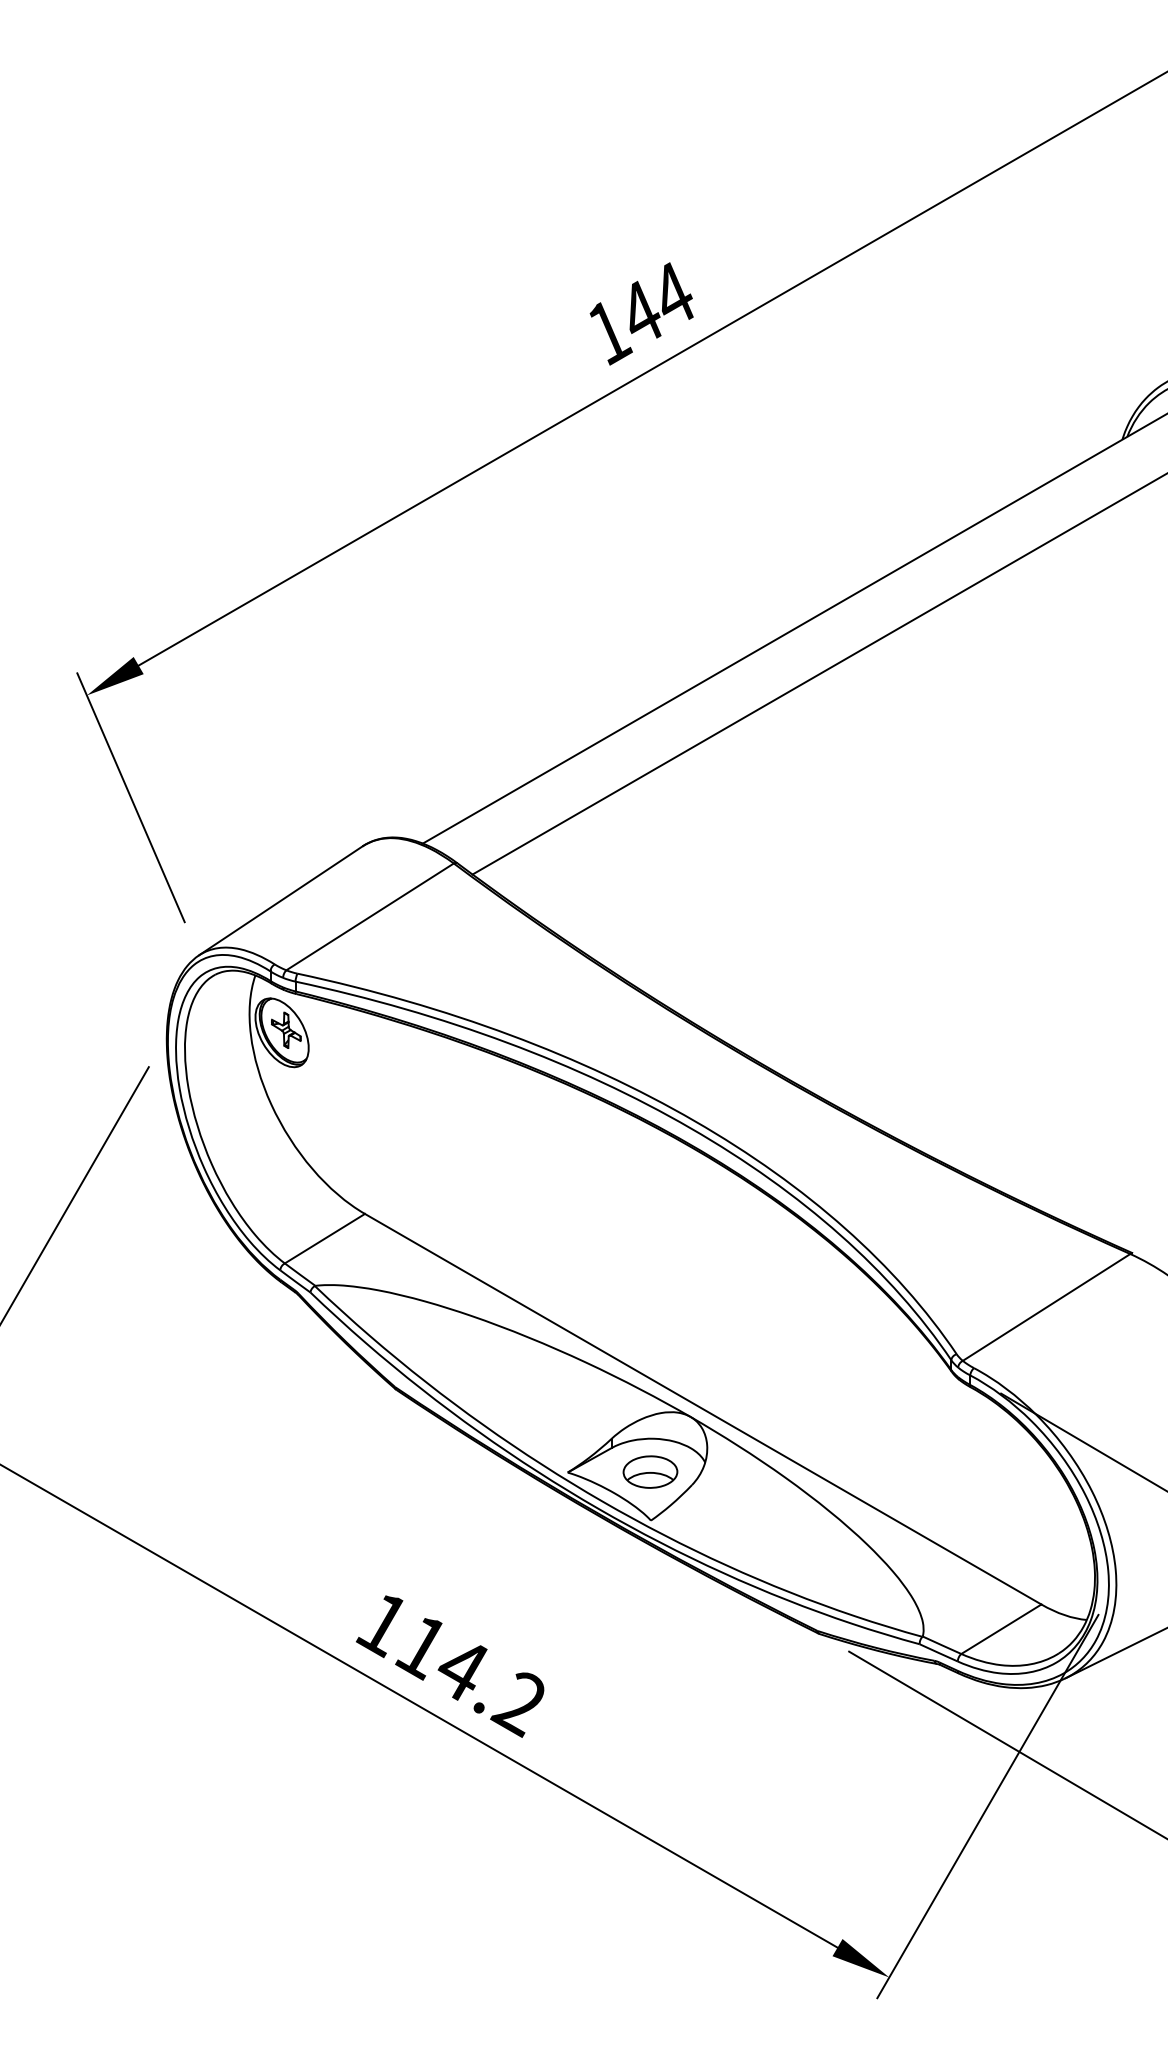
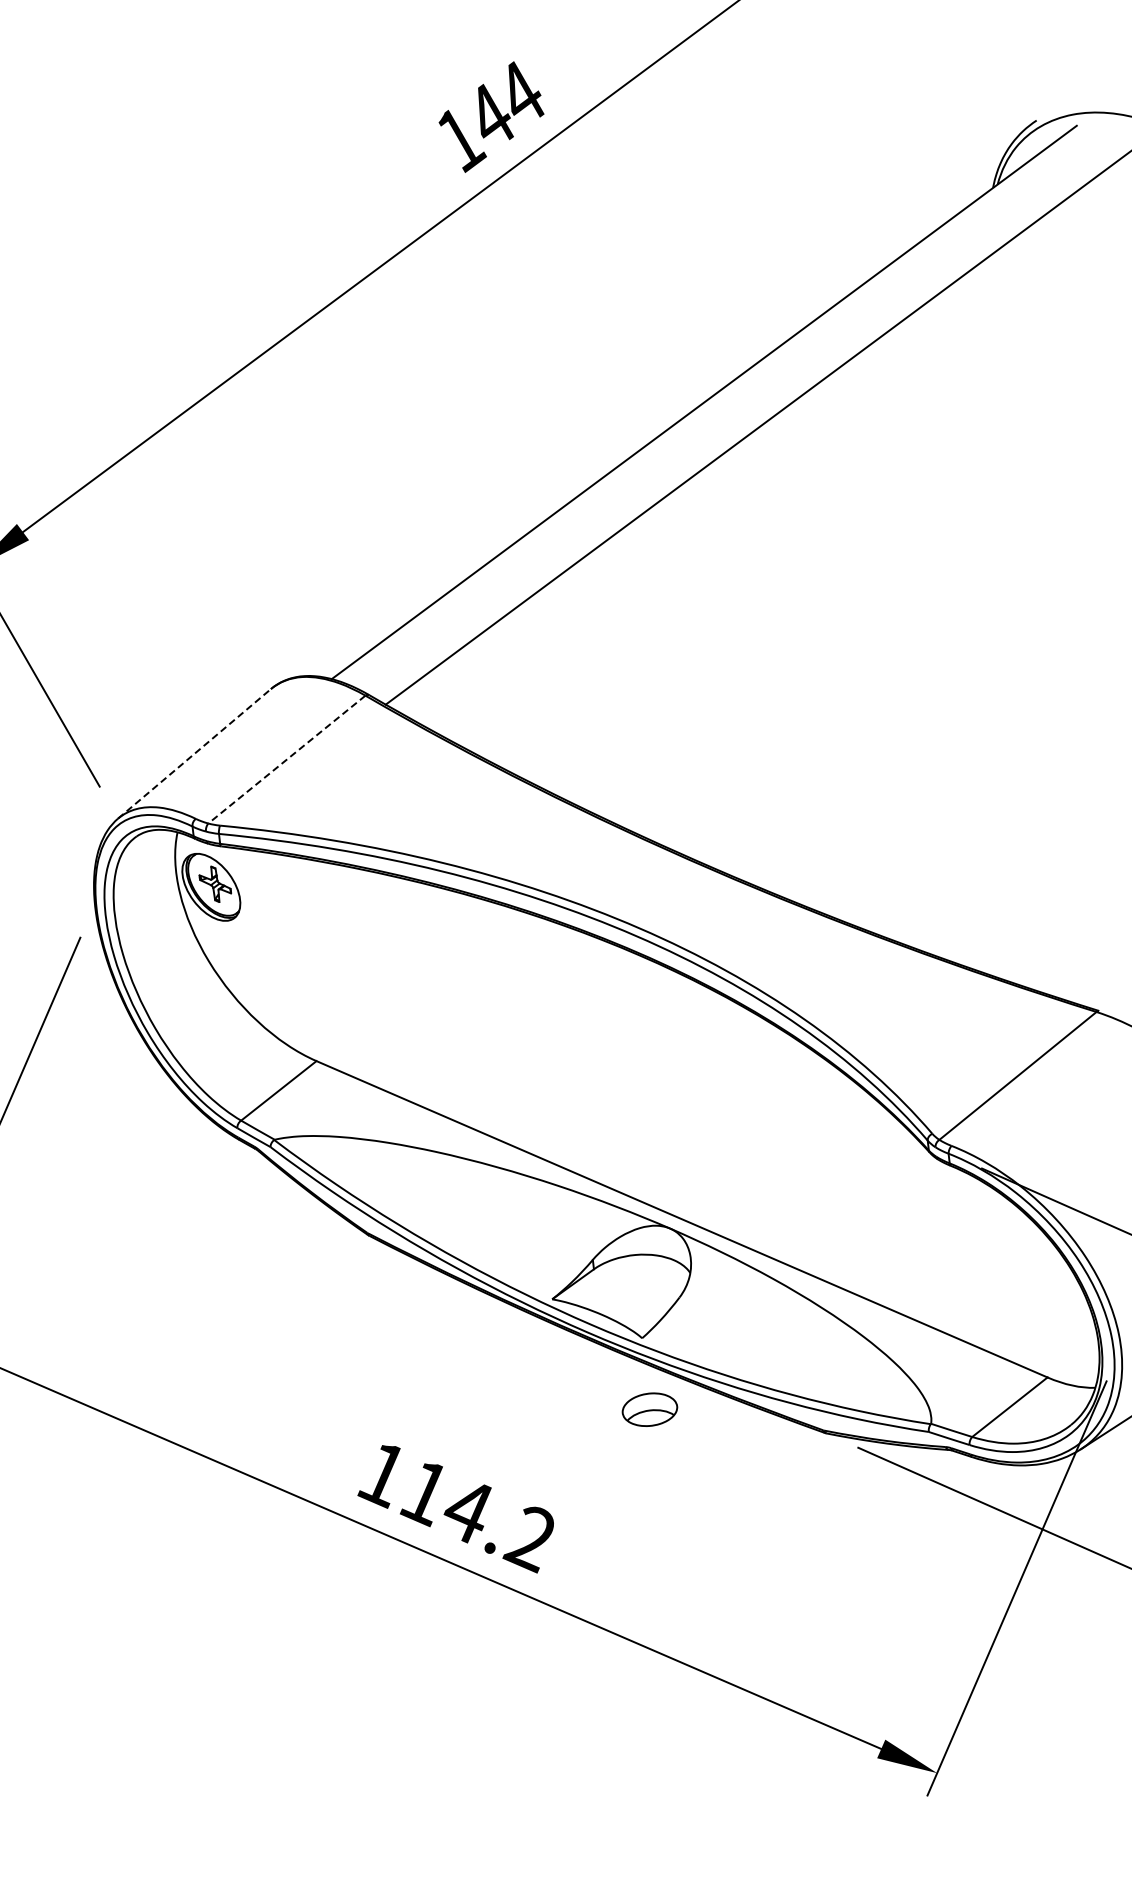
line: (281, 900) -> (195, 753), solid -> dashed
line: (369, 917) -> (286, 760), solid -> dashed
part: (650, 1471) -> (649, 1409), moved

